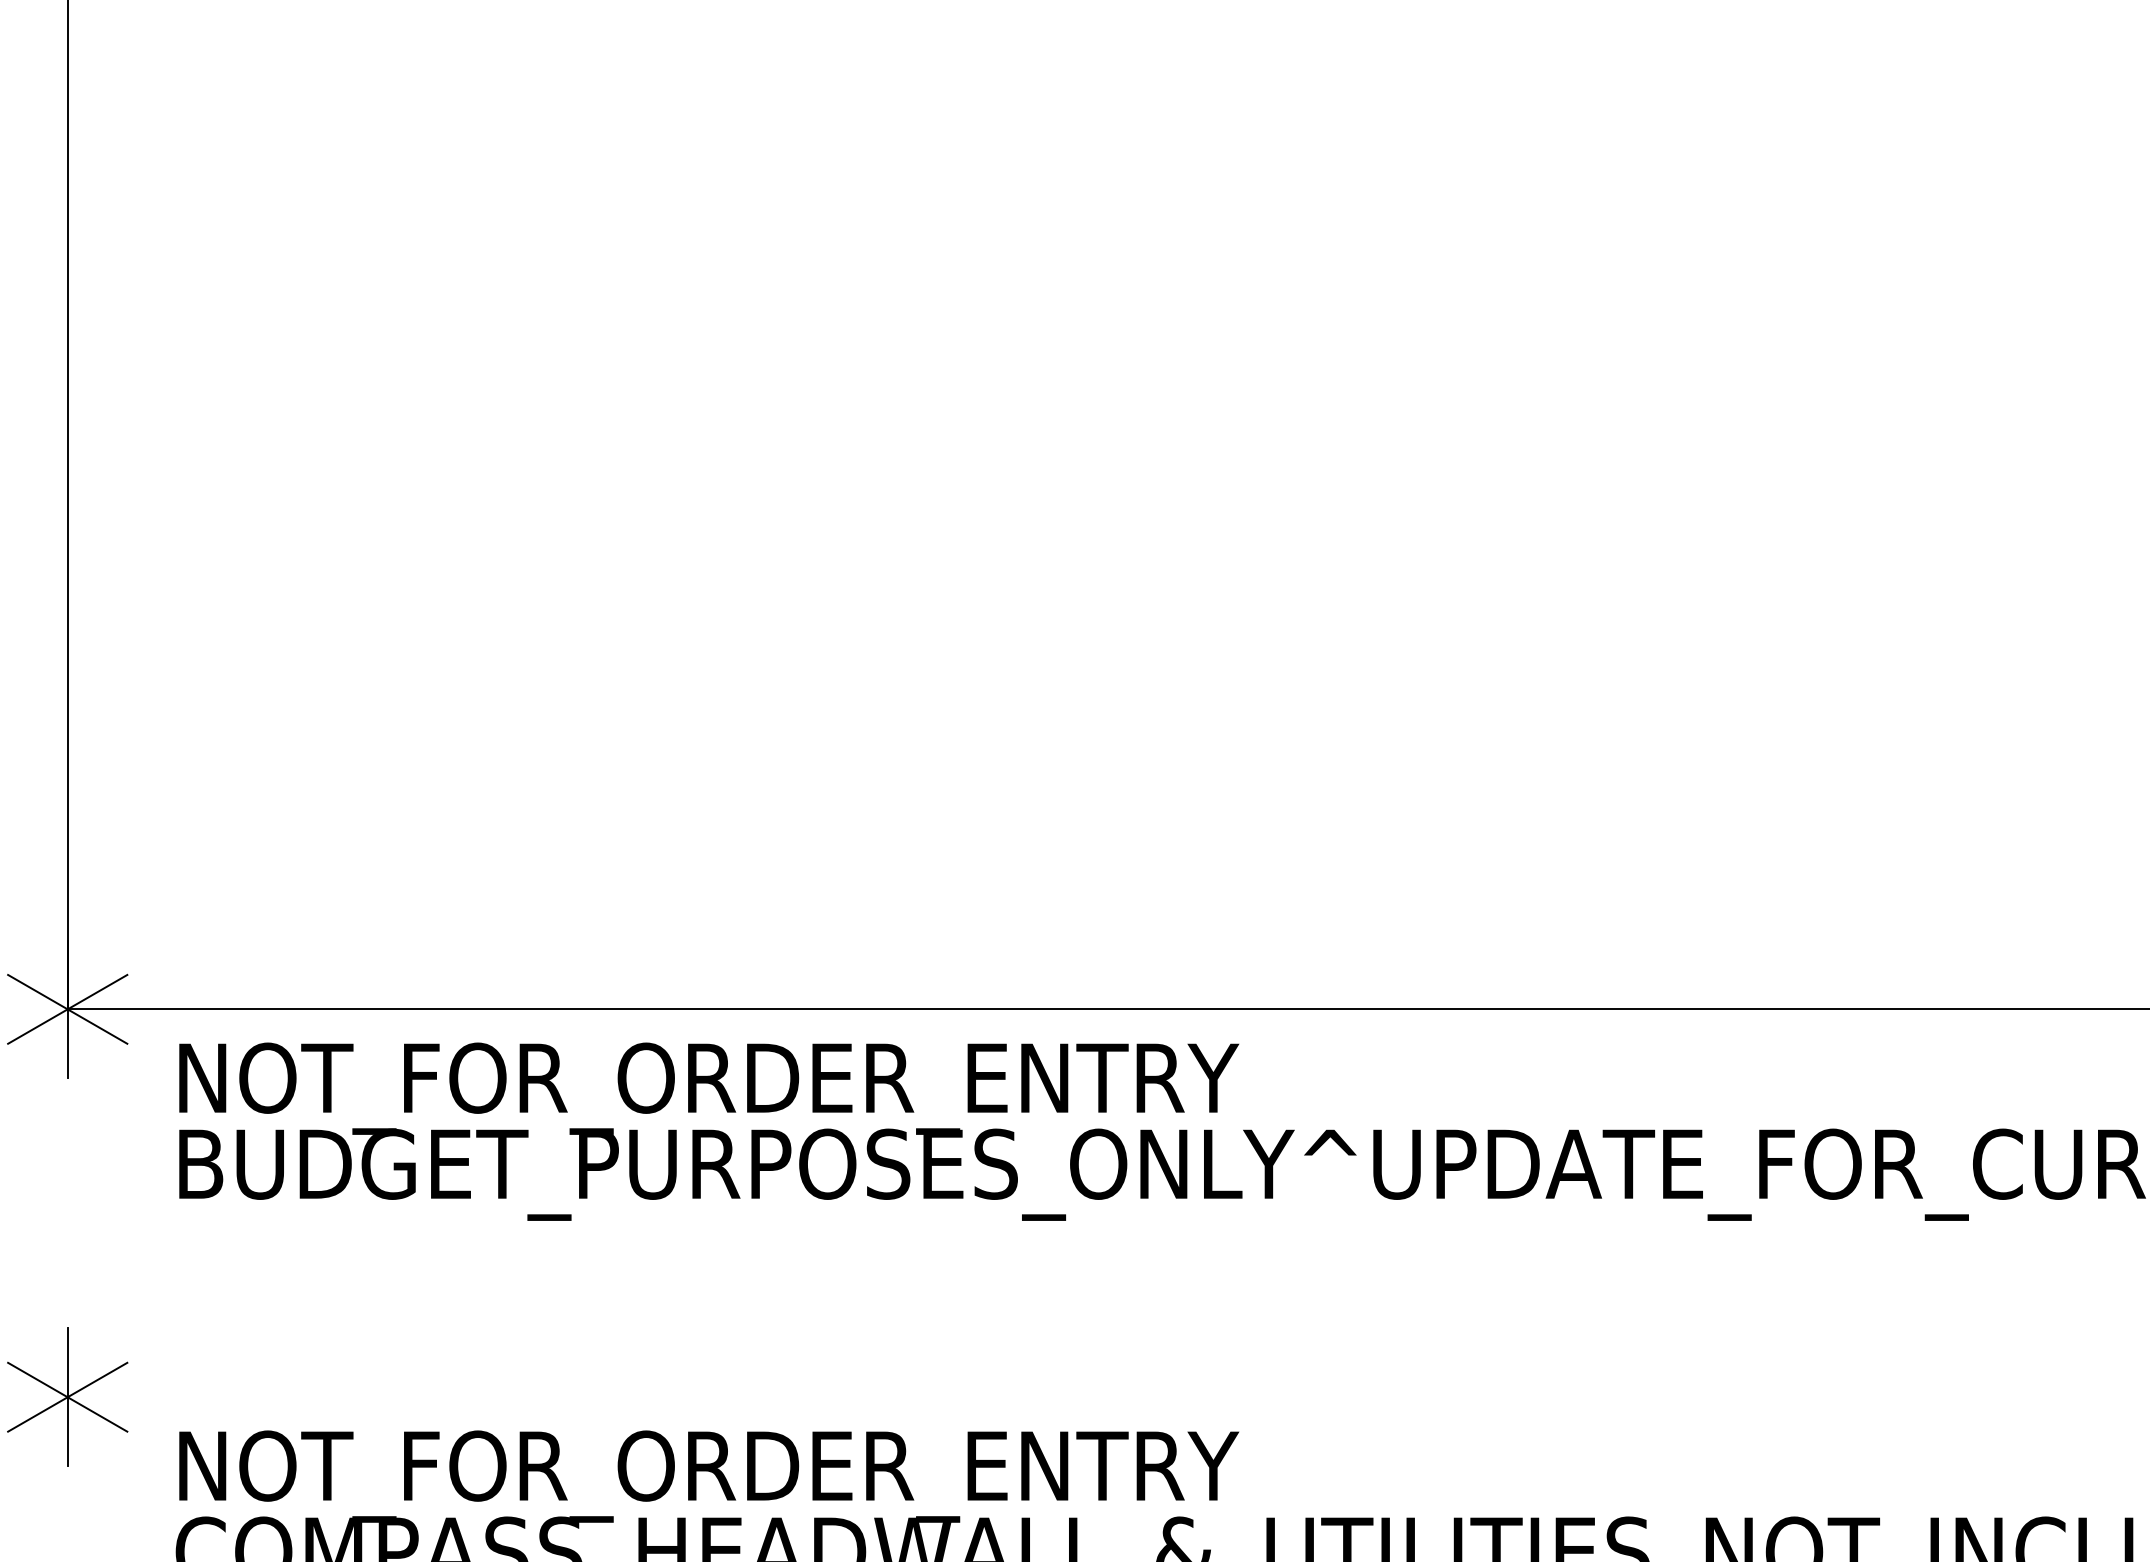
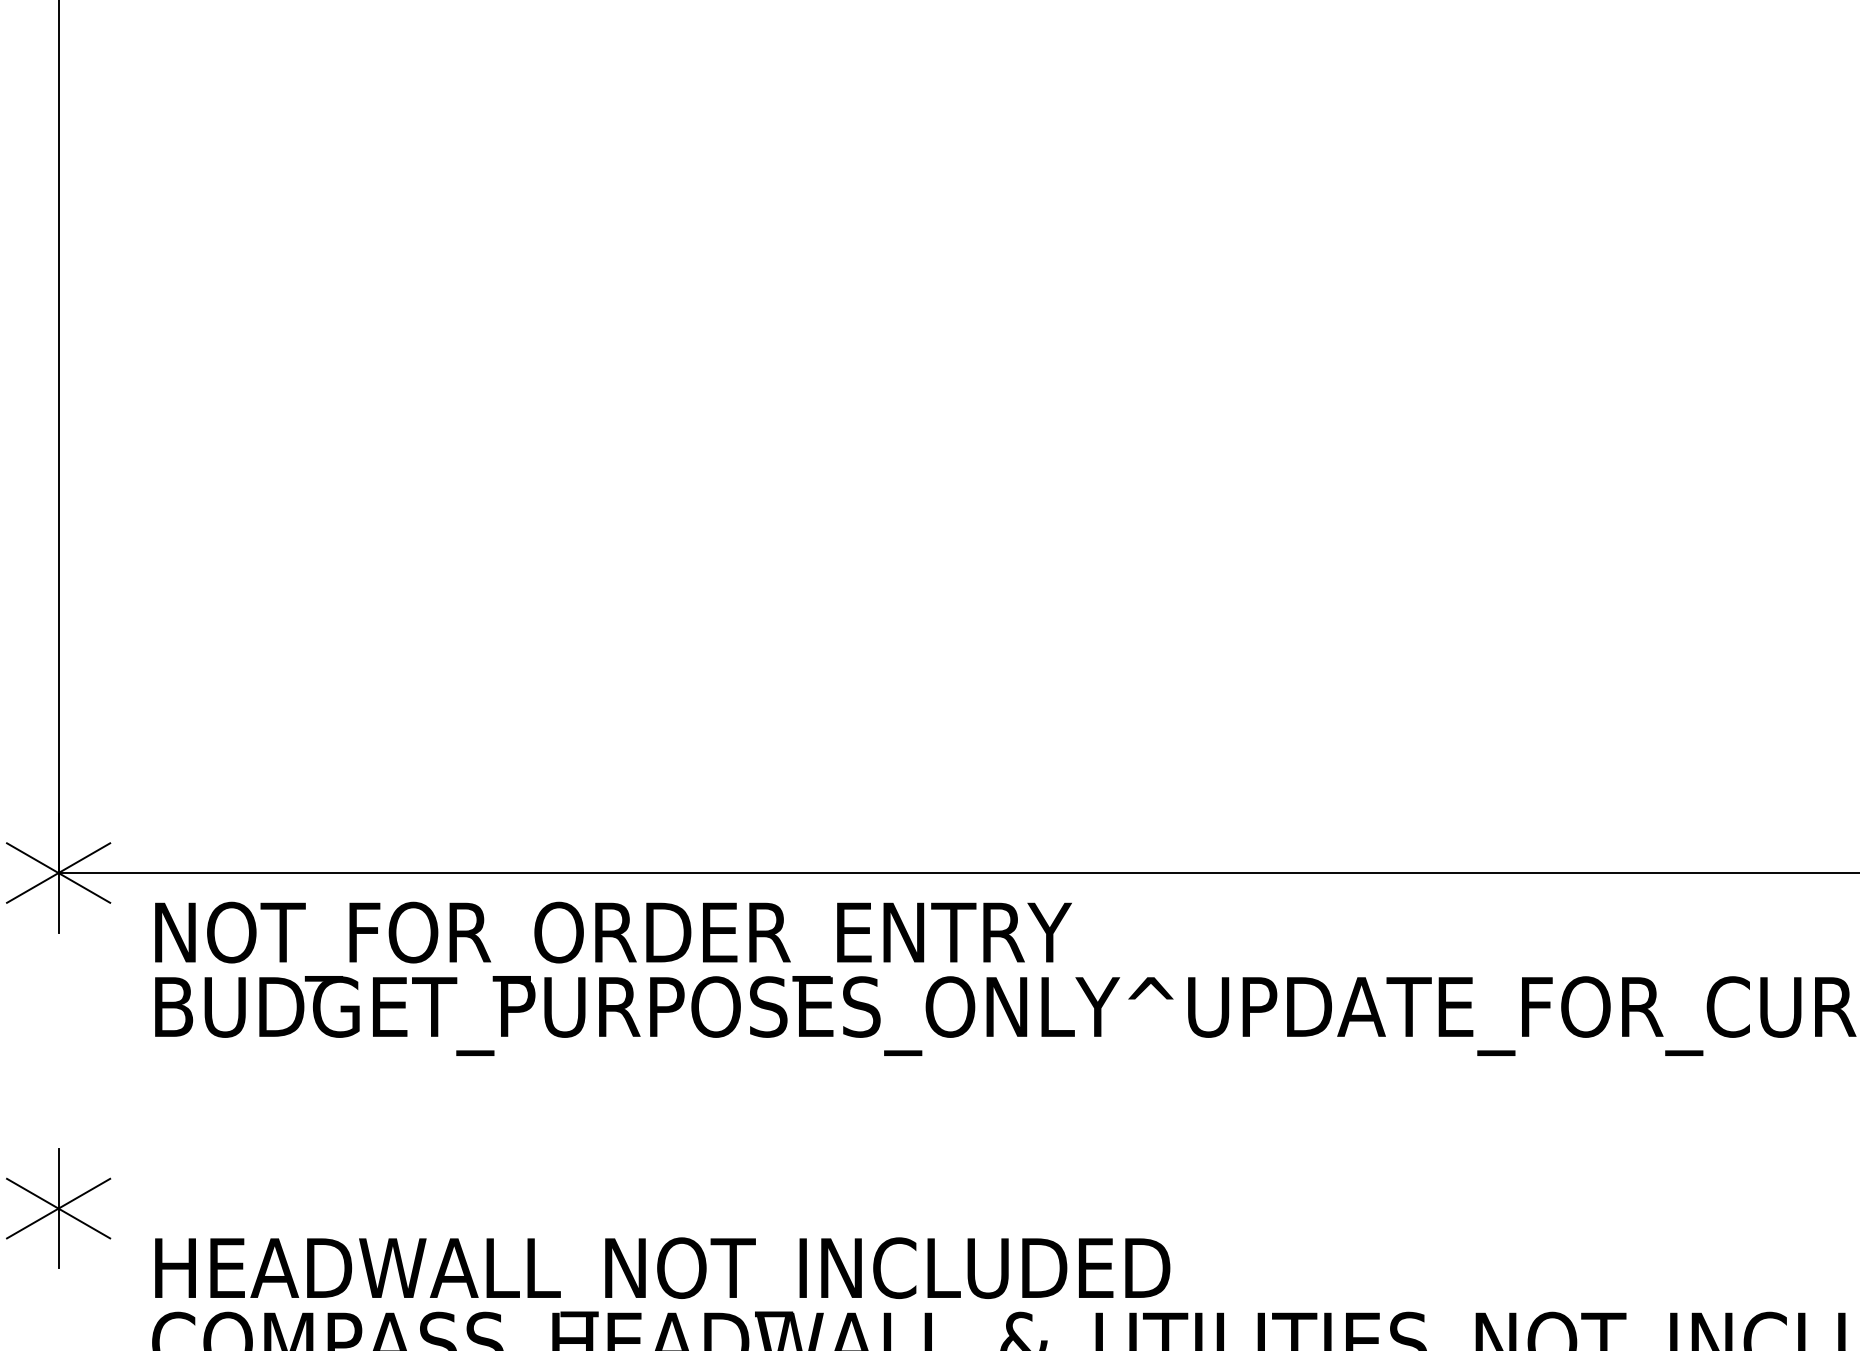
text: (769, 1476) -> (665, 1277), NOT_FOR_ORDER_ENTRY -> HEADWALL_NOT_INCLUDED

